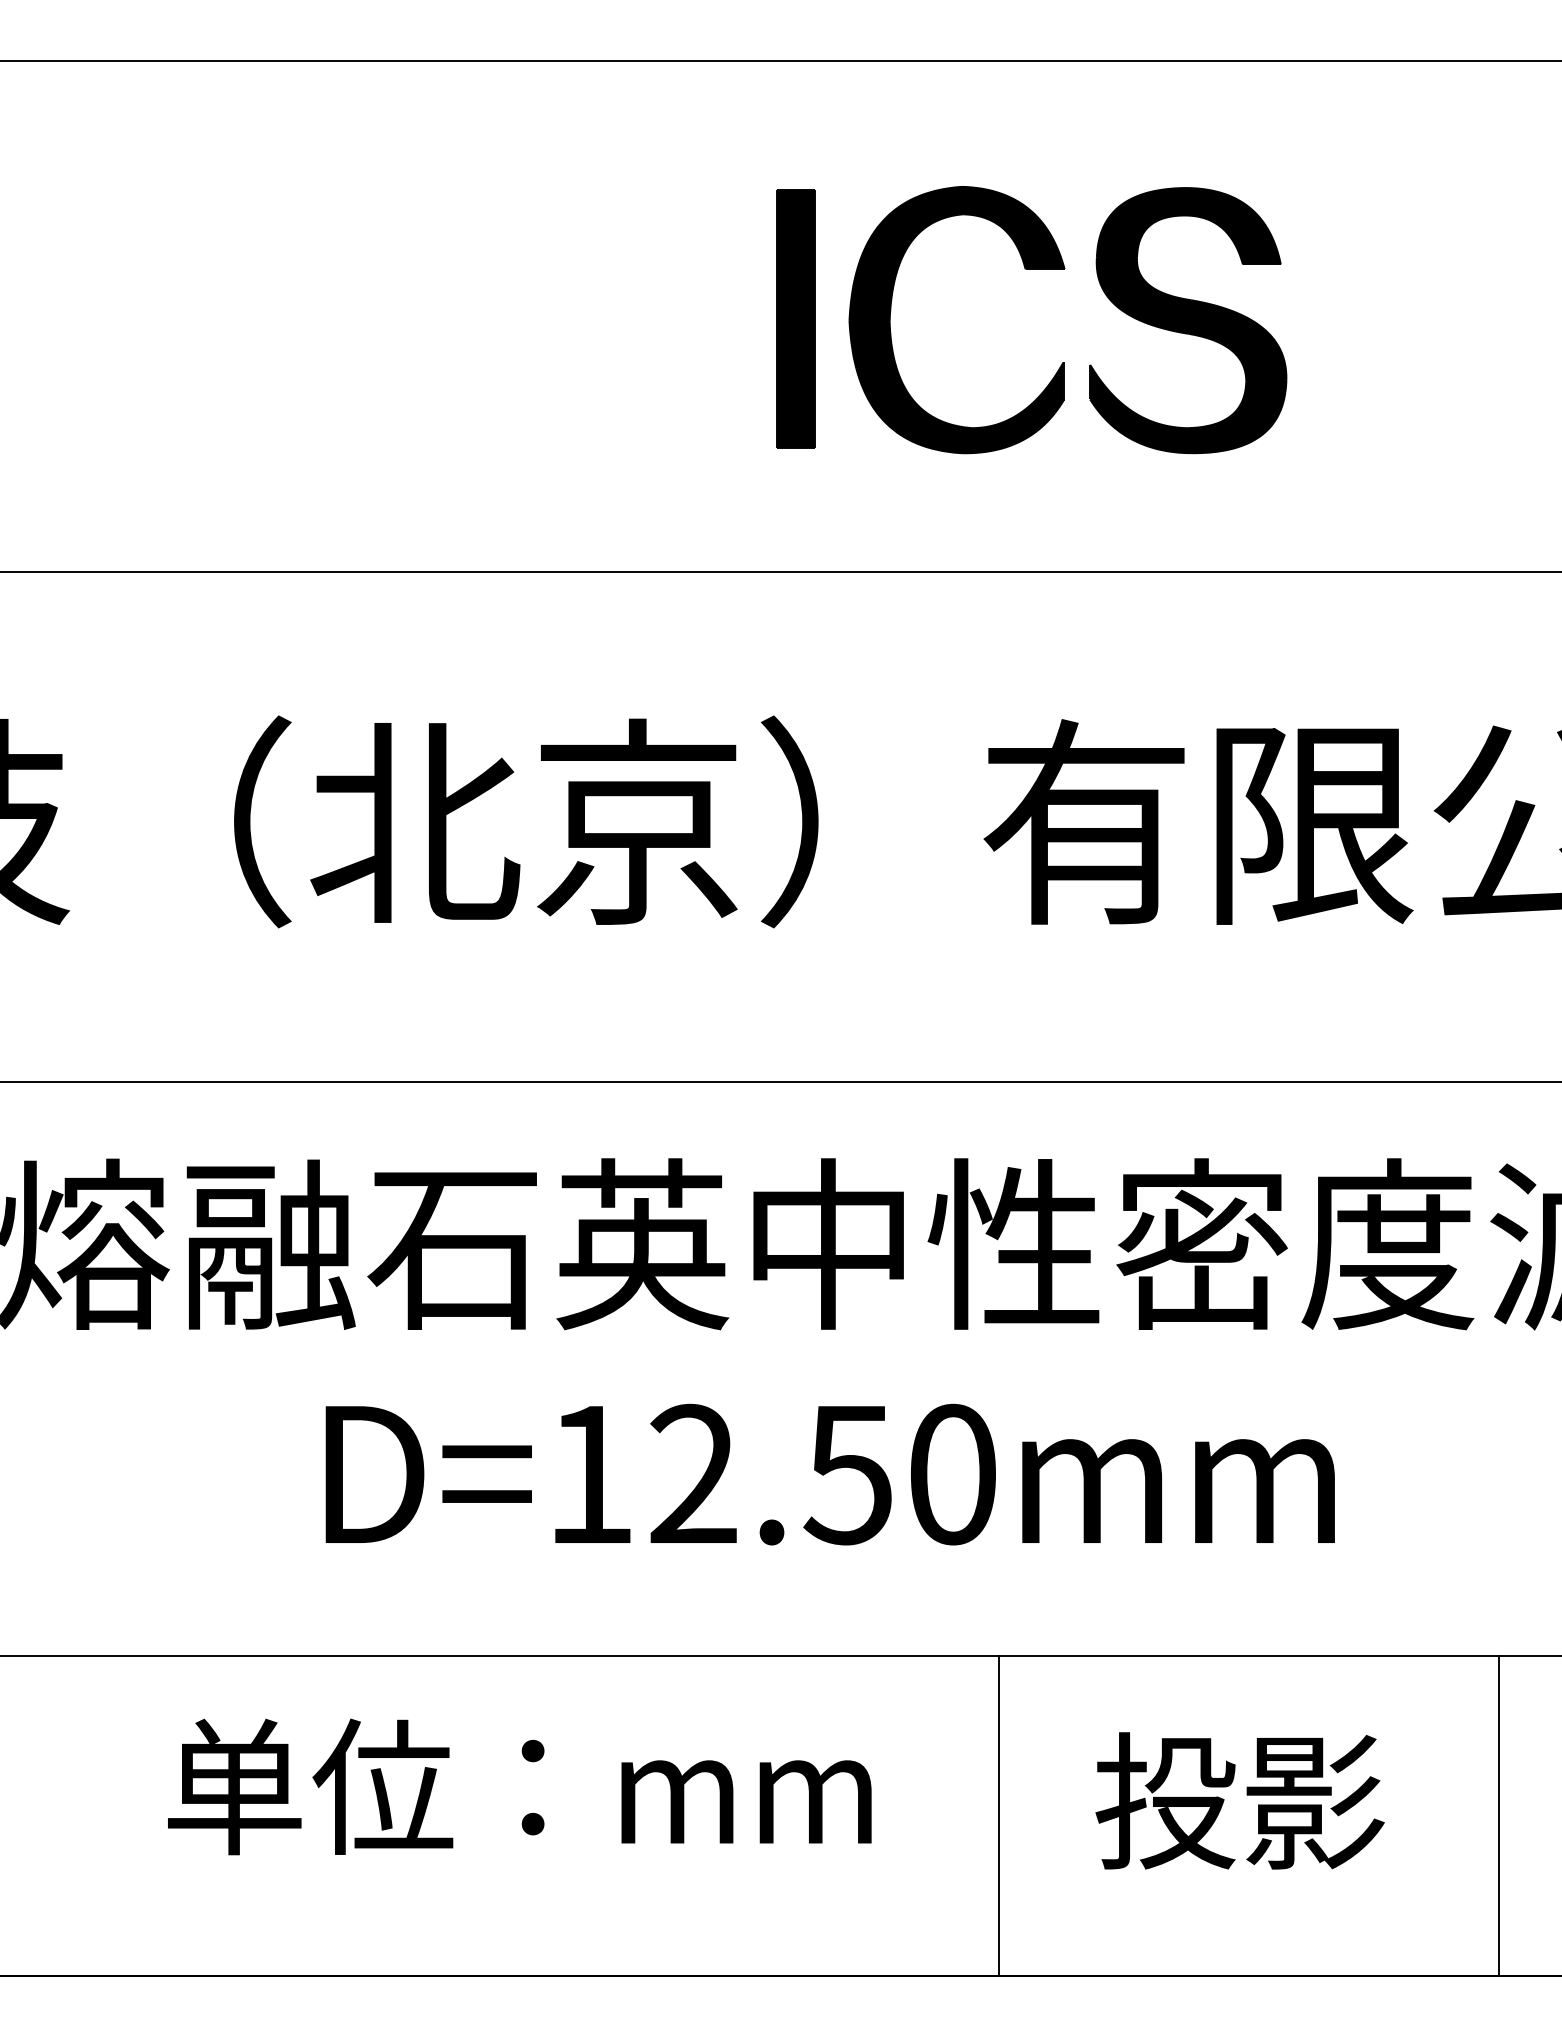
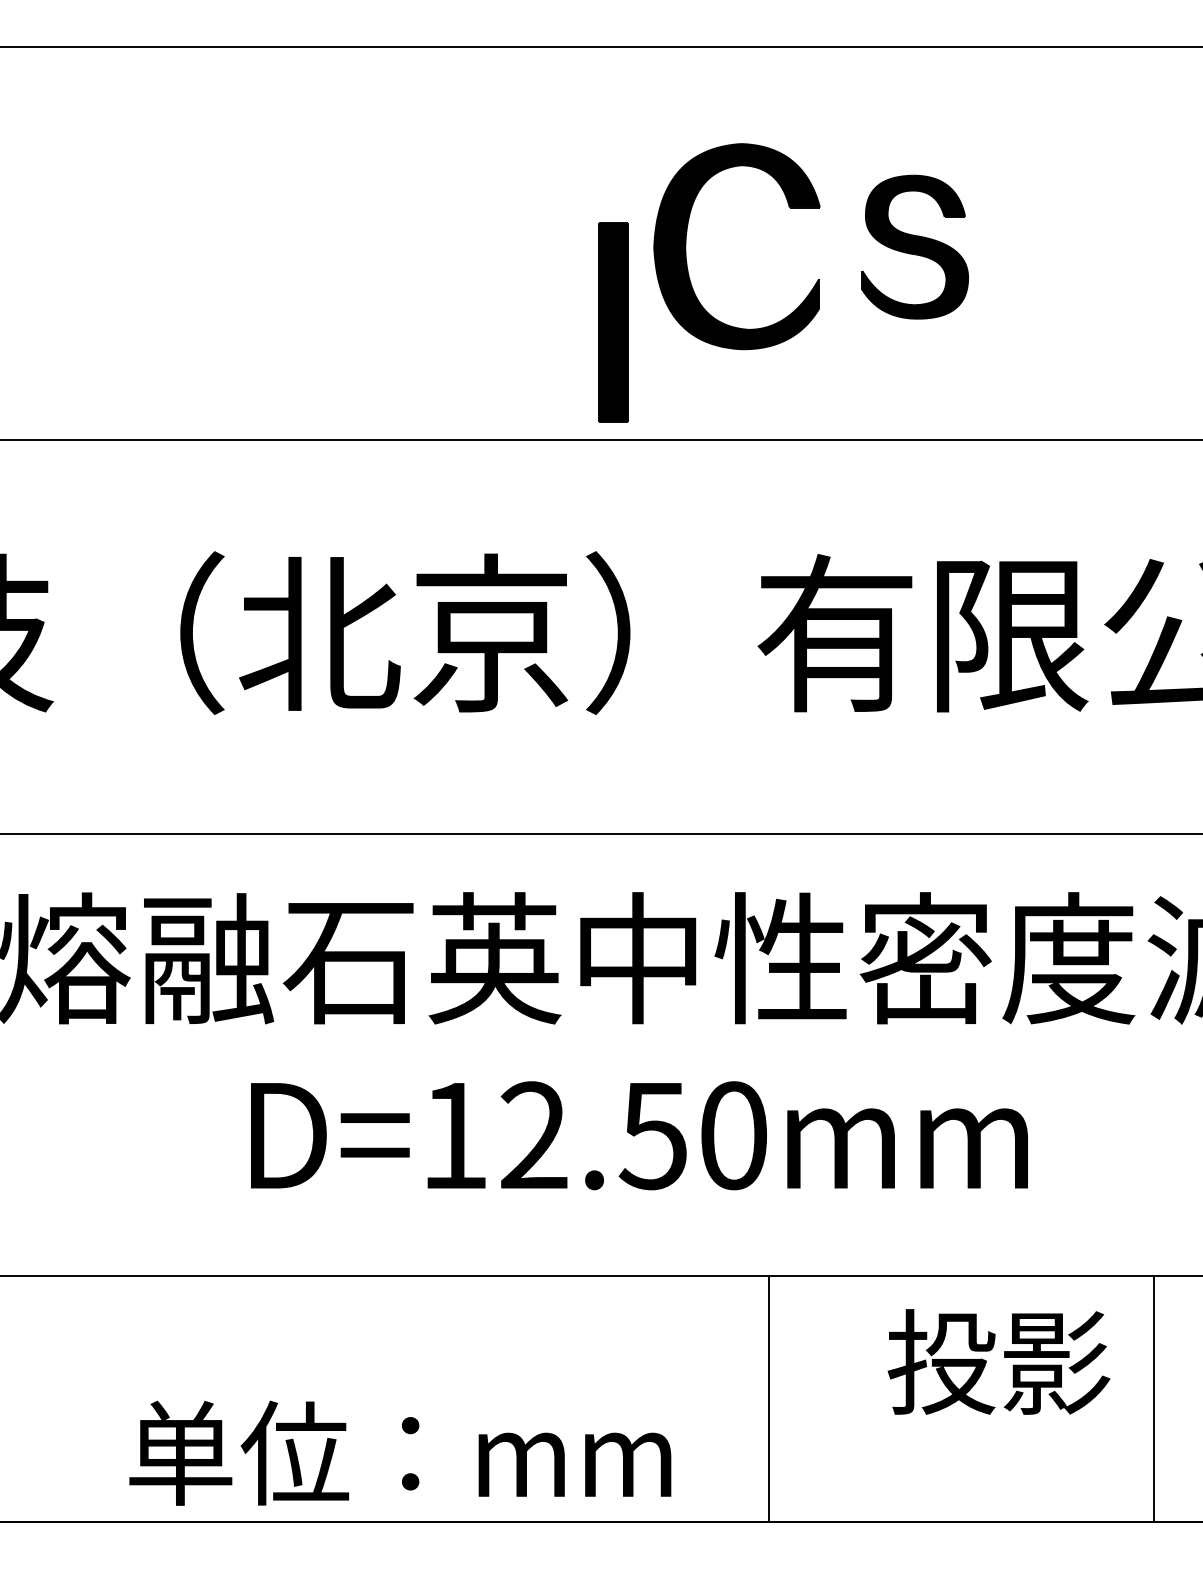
part: (796, 319) -> (613, 322), moved
part: (1188, 321) -> (915, 247), size x0.7
text: (519, 1785) -> (400, 1452), moved
text: (1239, 1800) -> (998, 1361), moved

